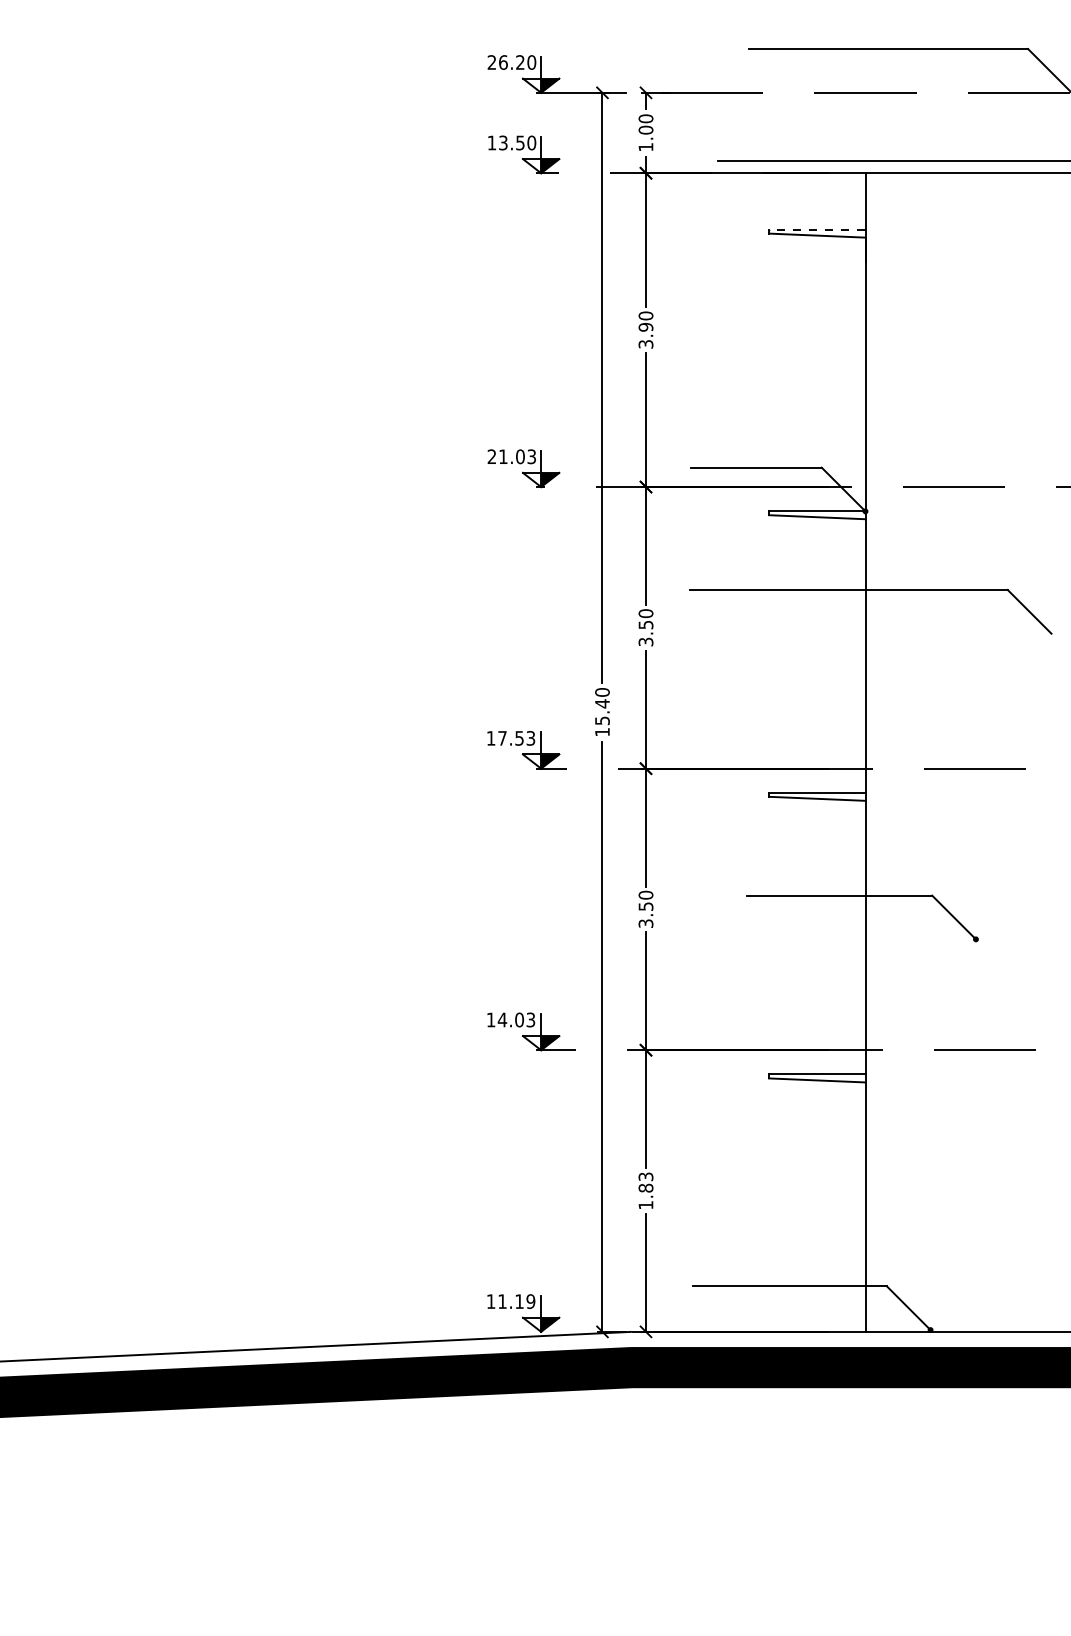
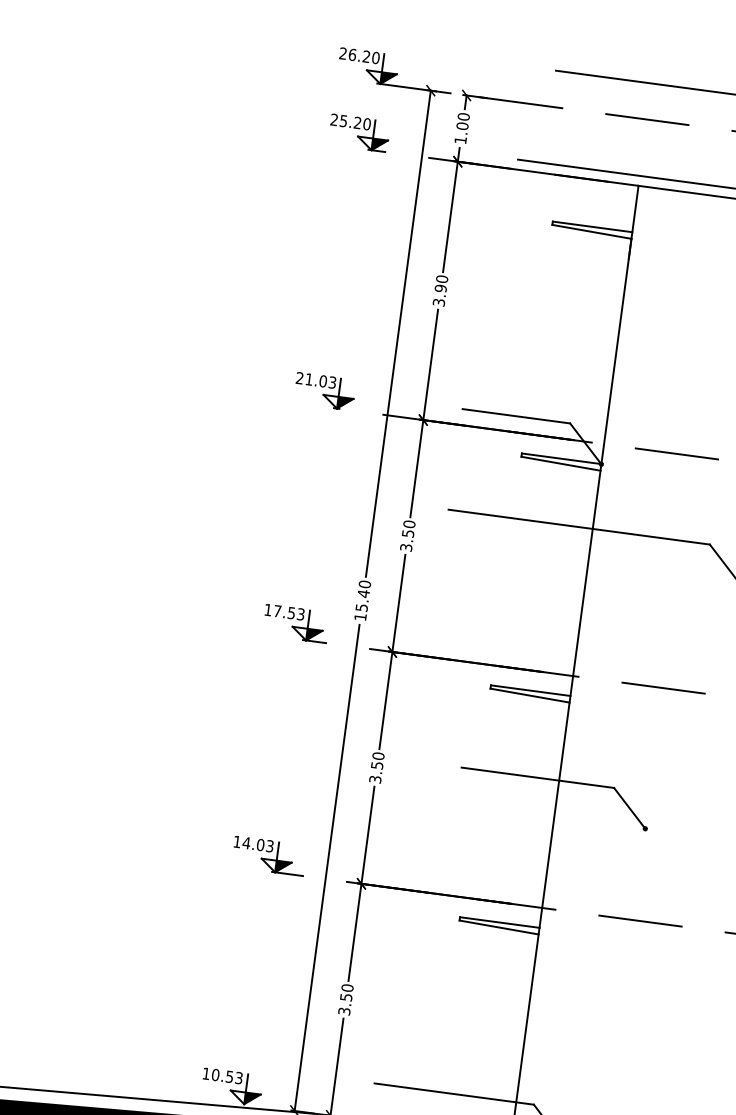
text: (505, 142) -> (345, 120), 13.50 -> 25.20
line: (816, 229) -> (592, 226), dashed -> solid
text: (645, 1190) -> (345, 999), 1.83 -> 3.50
text: (516, 1301) -> (227, 1076), 11.19 -> 10.53

